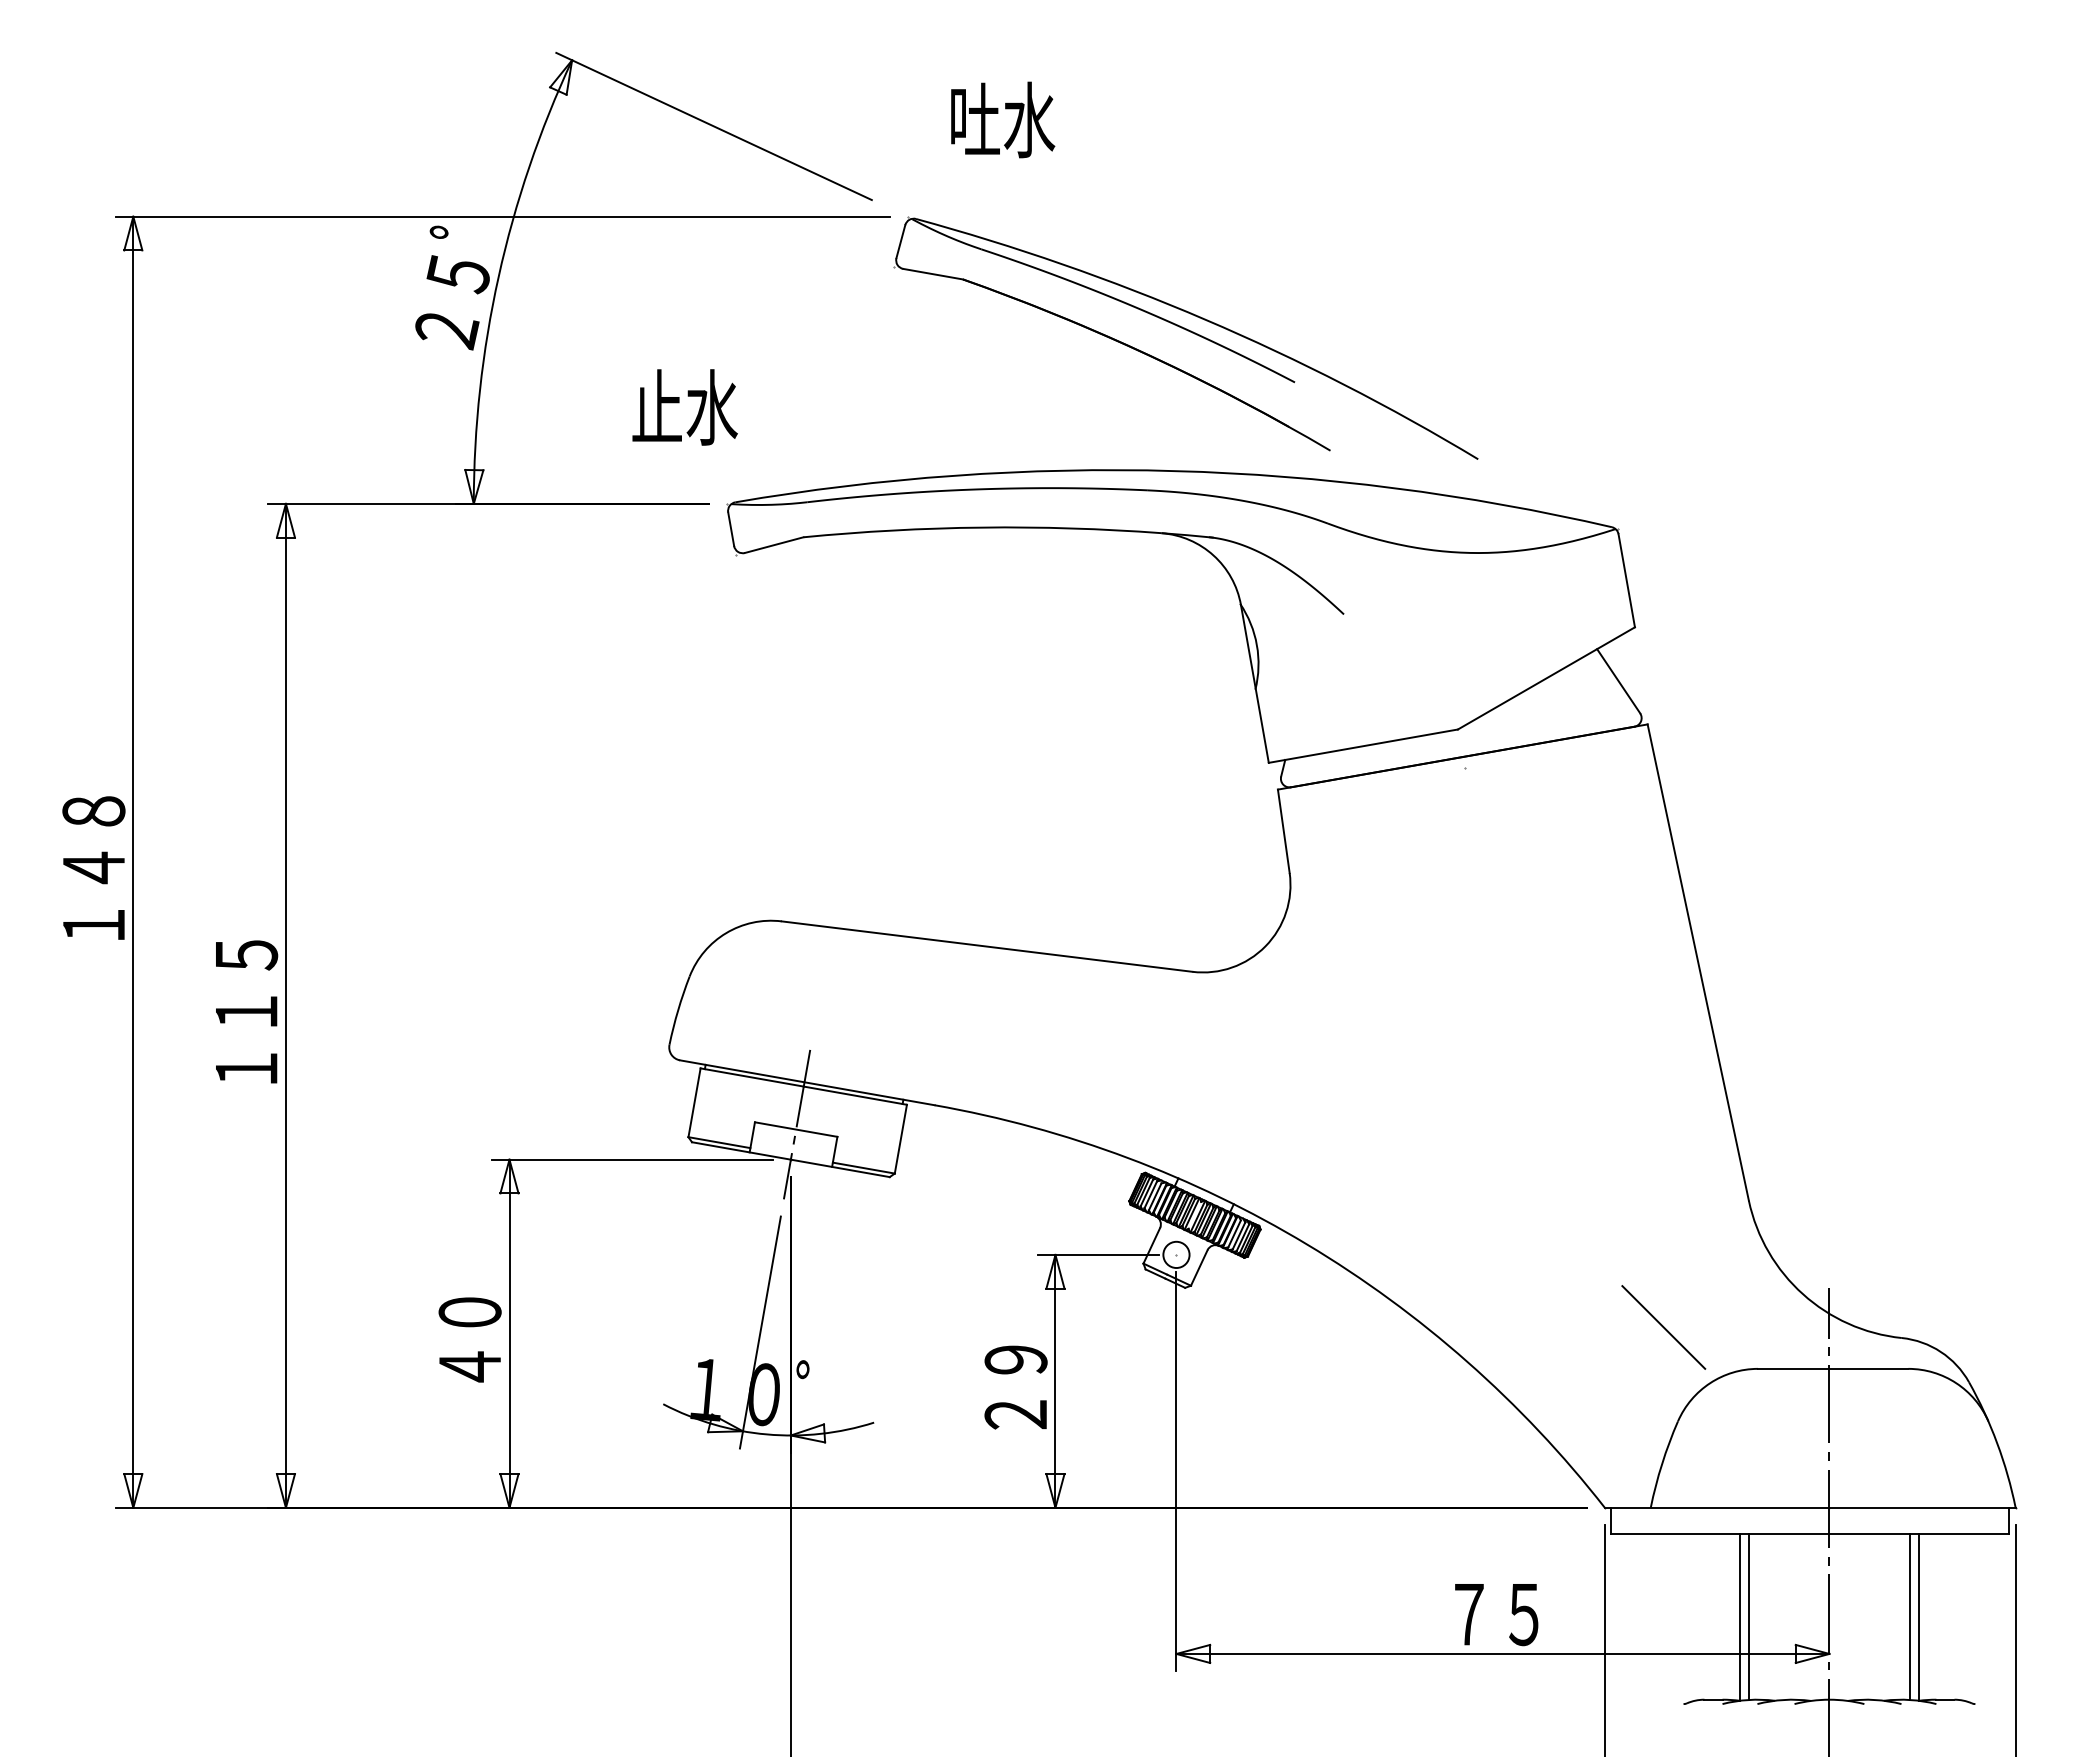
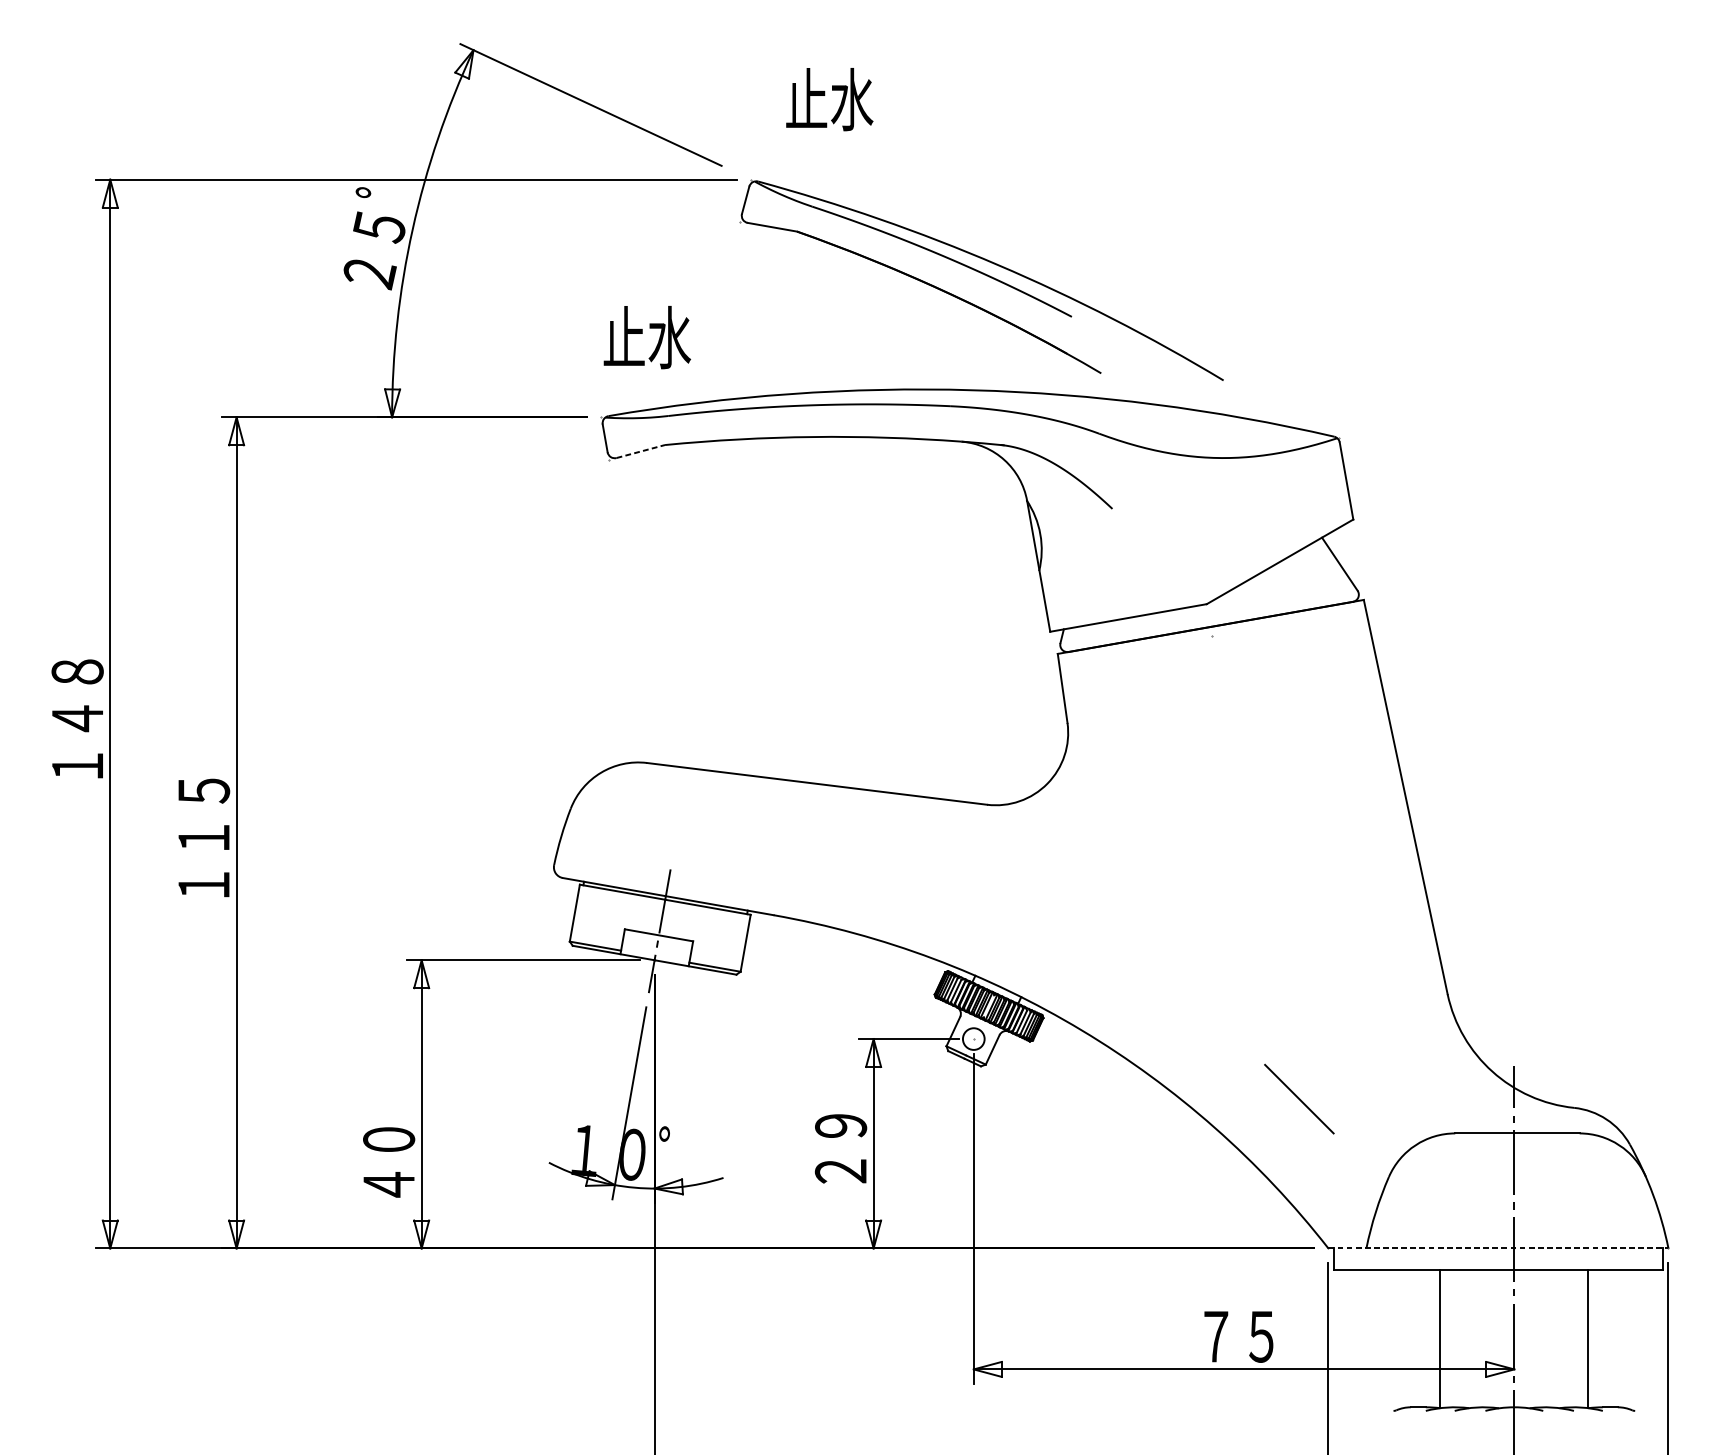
text: (974, 117) -> (806, 97), 吐水 -> 止水
text: (684, 407) -> (646, 337), moved
line: (774, 545) -> (641, 451), solid -> dashed
line: (1663, 1327) -> (1299, 1099), moved
text: (469, 1339) -> (388, 1162), moved
line: (1810, 1507) -> (1498, 1248), solid -> dashed
line: (1748, 1616) -> (1447, 1338), removed
line: (1910, 1616) -> (1581, 1338), removed

